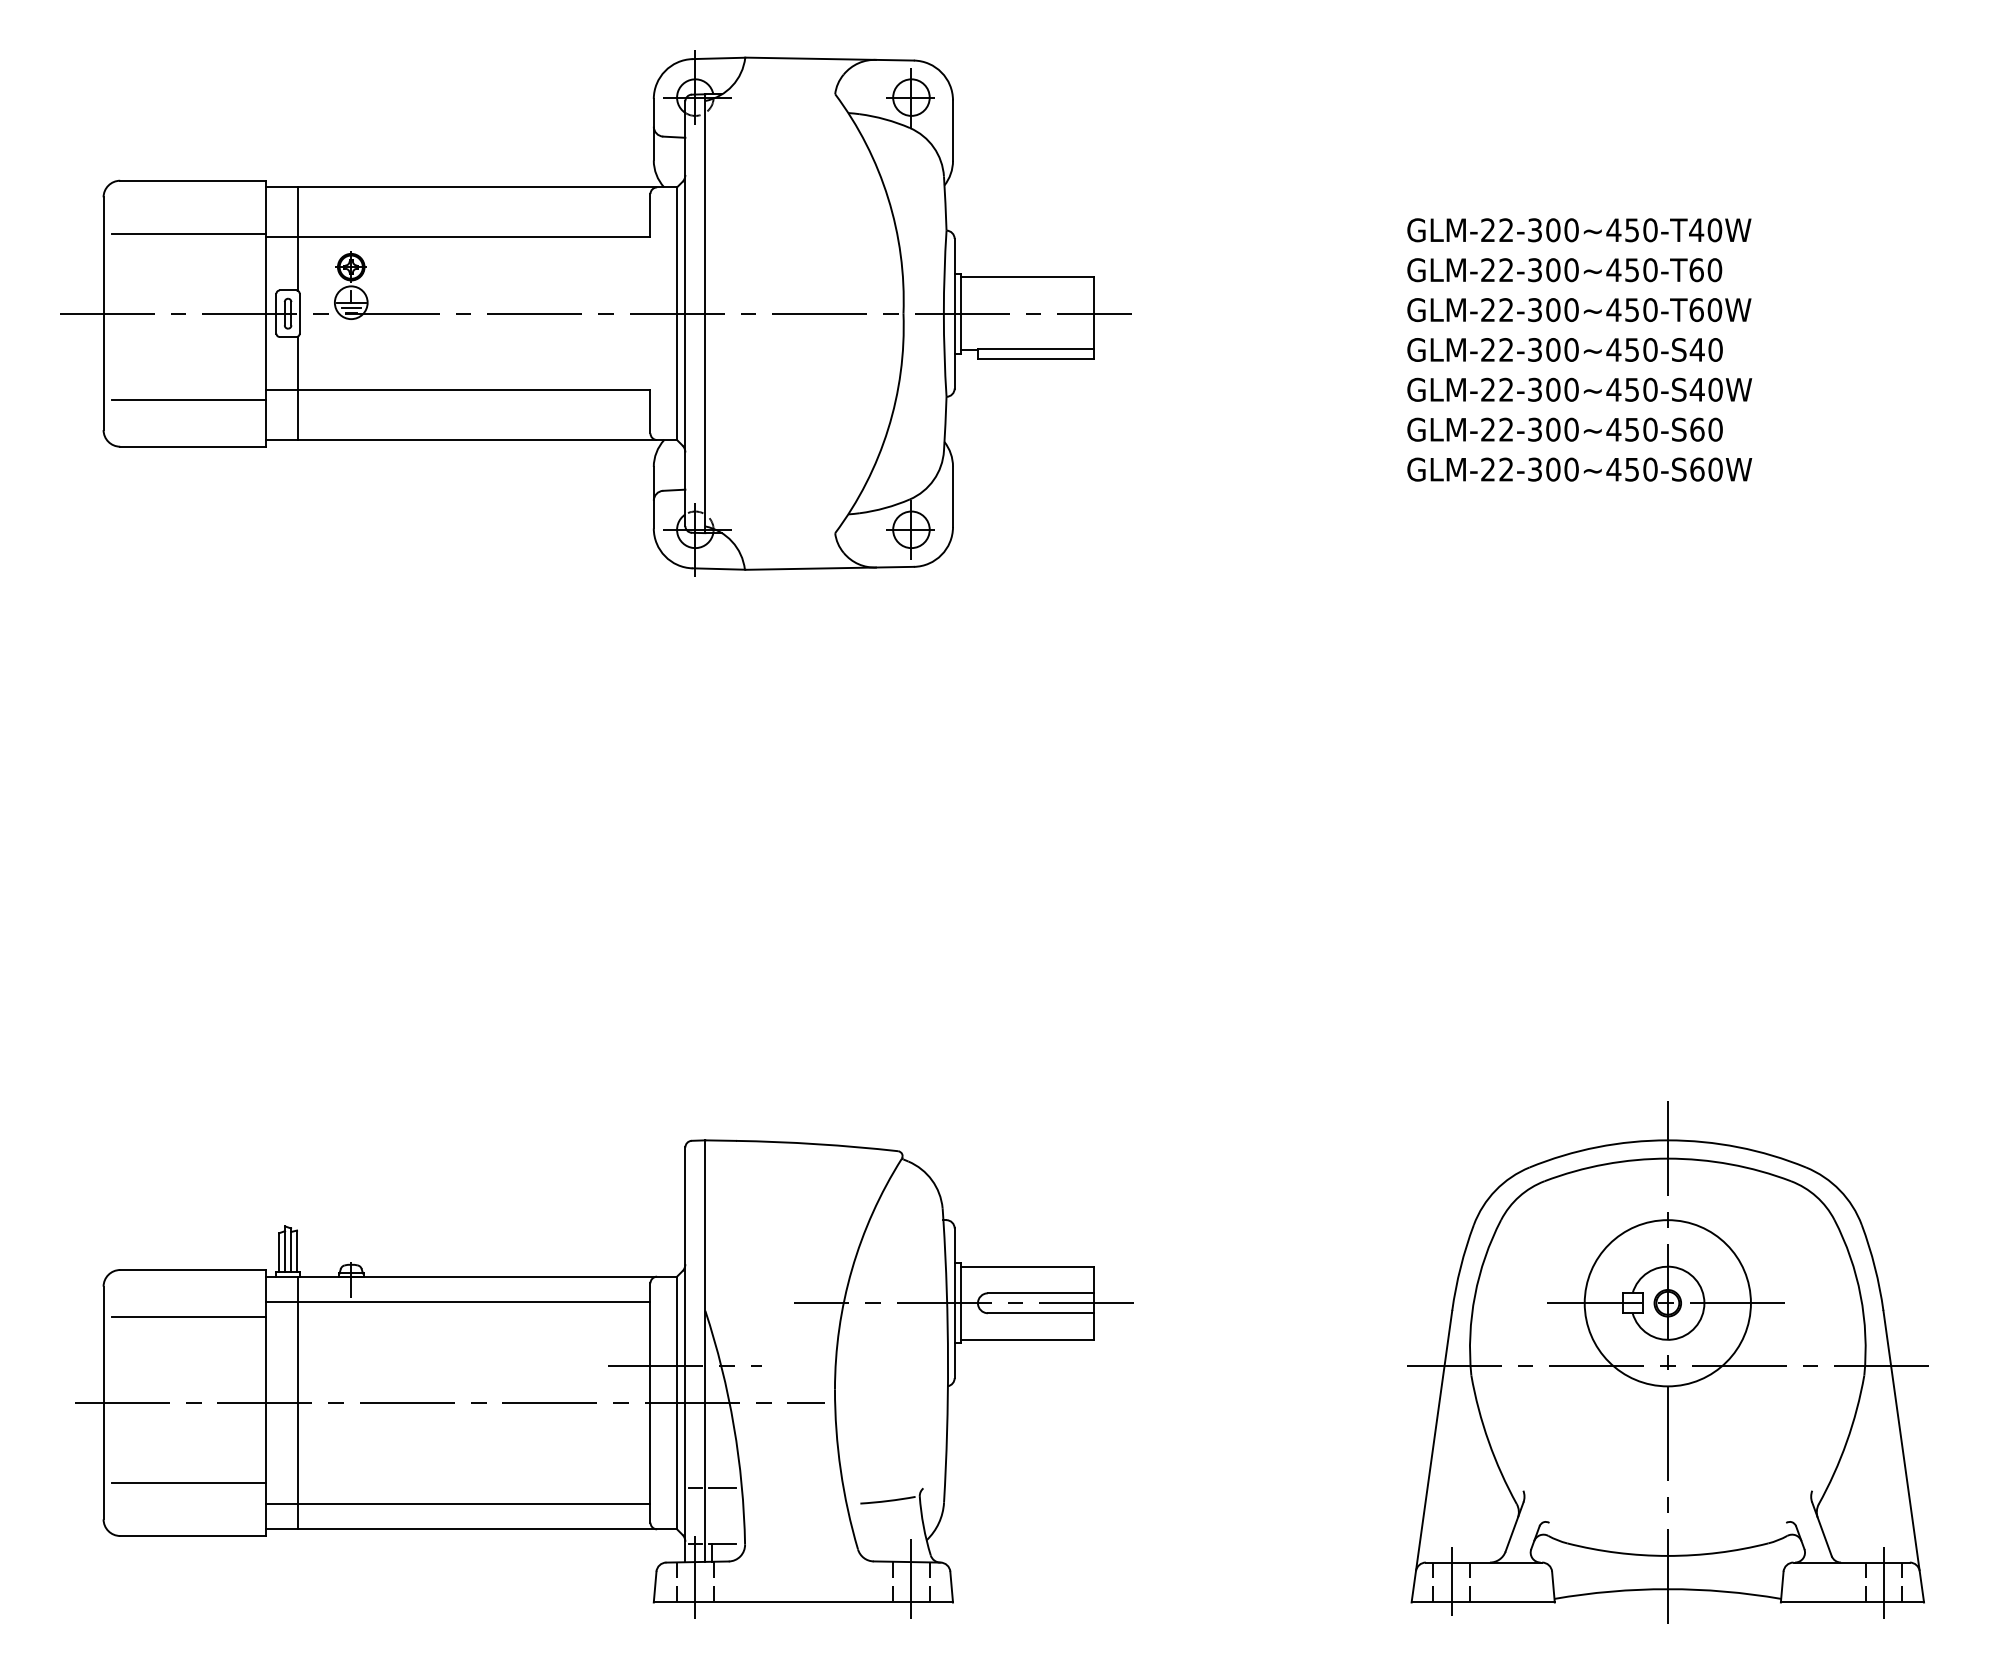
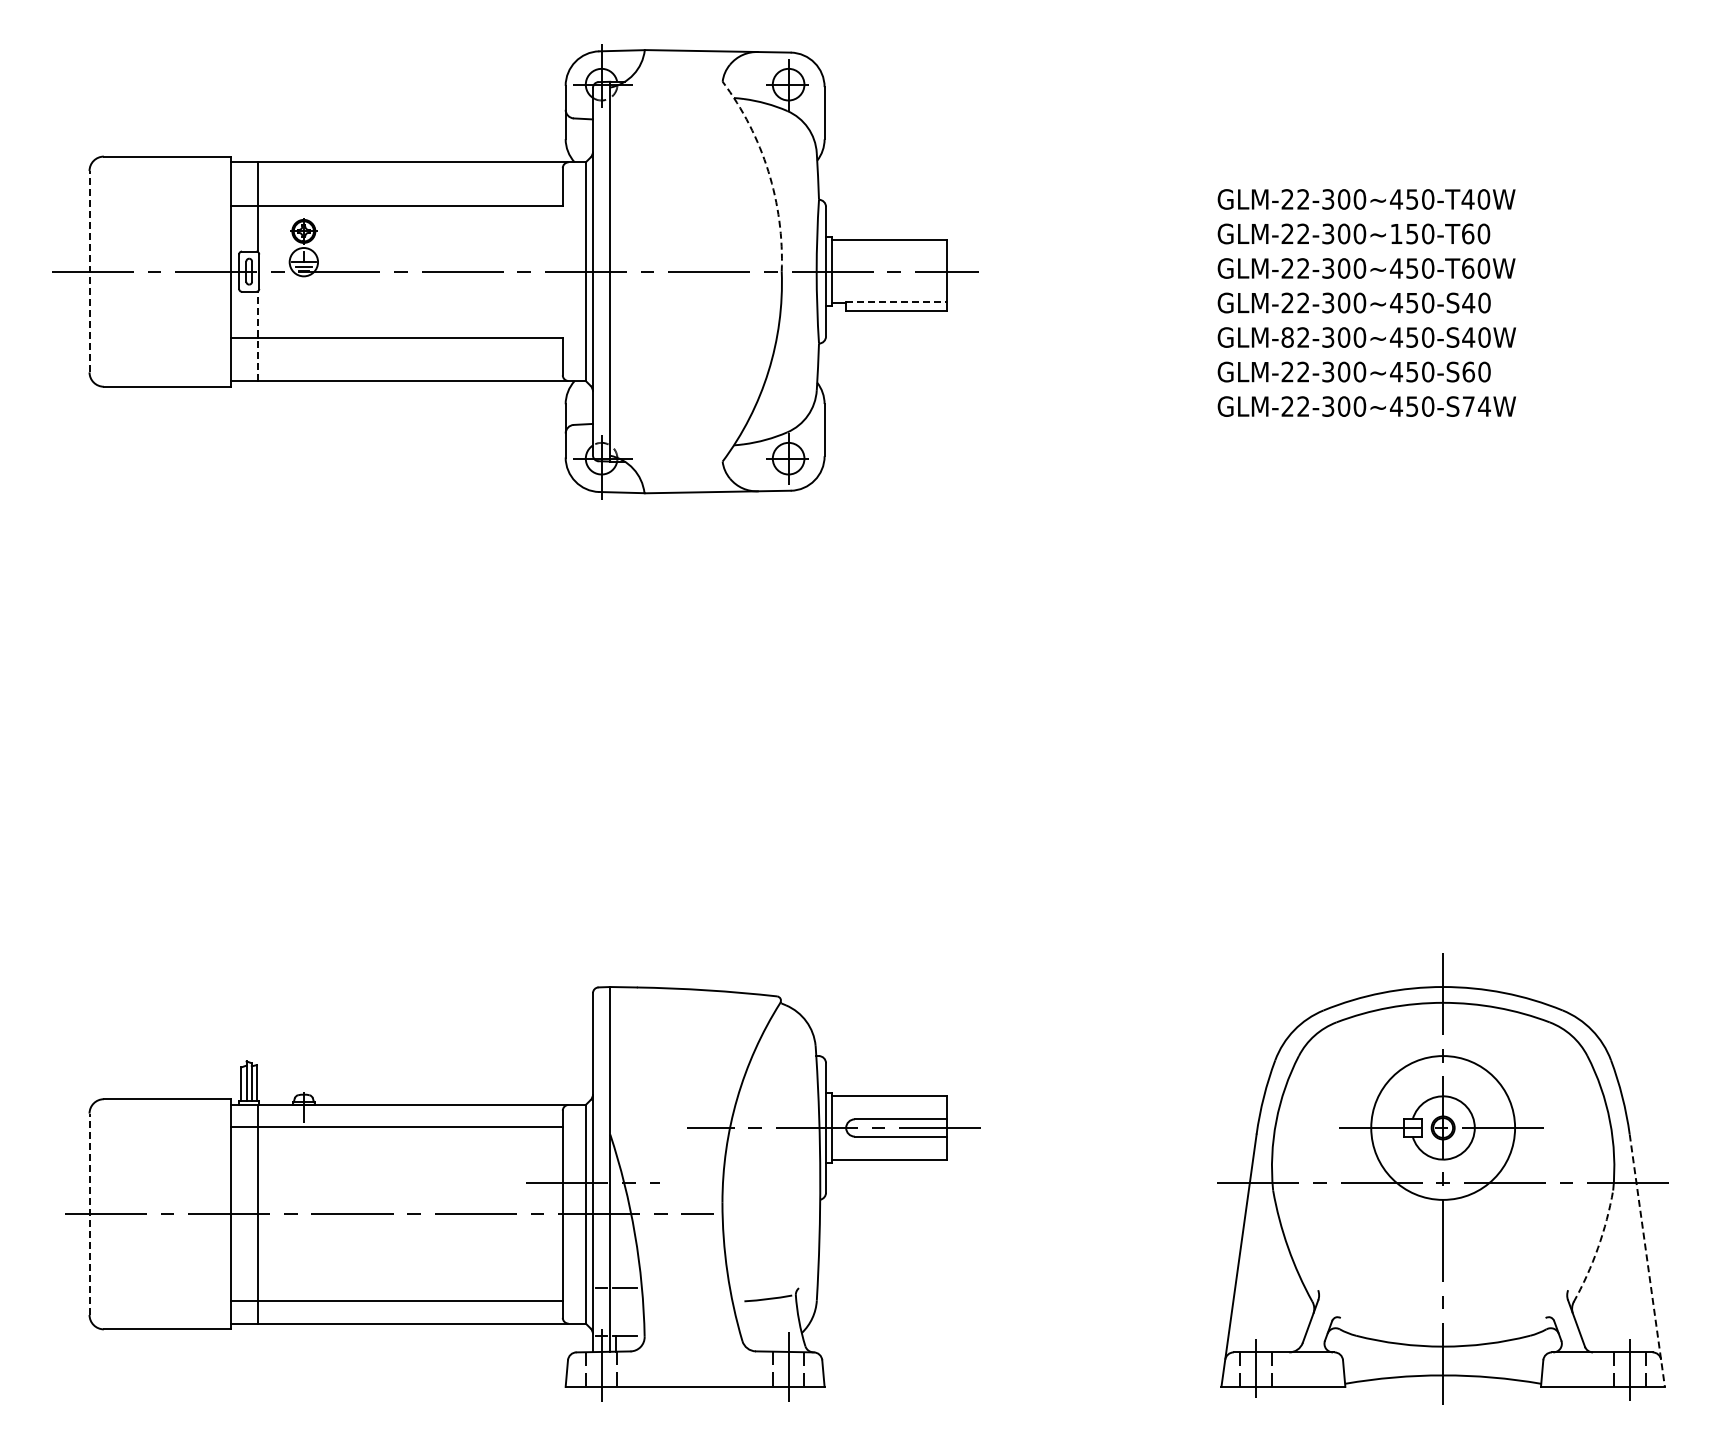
arc: (888, 197) -> (768, 171), solid -> dashed
line: (189, 233) -> (163, 202), removed
text: (1613, 269) -> (1396, 233), GLM-22-300~450-T60 -> GLM-22-300~150-T60
line: (103, 313) -> (89, 271), solid -> dashed
line: (1037, 349) -> (897, 302), solid -> dashed
line: (297, 388) -> (257, 336), solid -> dashed
text: (1487, 389) -> (1287, 337), GLM-22-300~450-S40W -> GLM-82-300~450-S40W
line: (189, 400) -> (163, 346), removed
text: (1706, 469) -> (1476, 406), GLM-22-300~450-S60W -> GLM-22-300~450-S74W
line: (189, 1316) -> (163, 1139), removed
line: (103, 1403) -> (89, 1214), solid -> dashed
arc: (1847, 1442) -> (1598, 1248), solid -> dashed
line: (1903, 1457) -> (1647, 1261), solid -> dashed
line: (189, 1482) -> (163, 1283), removed

